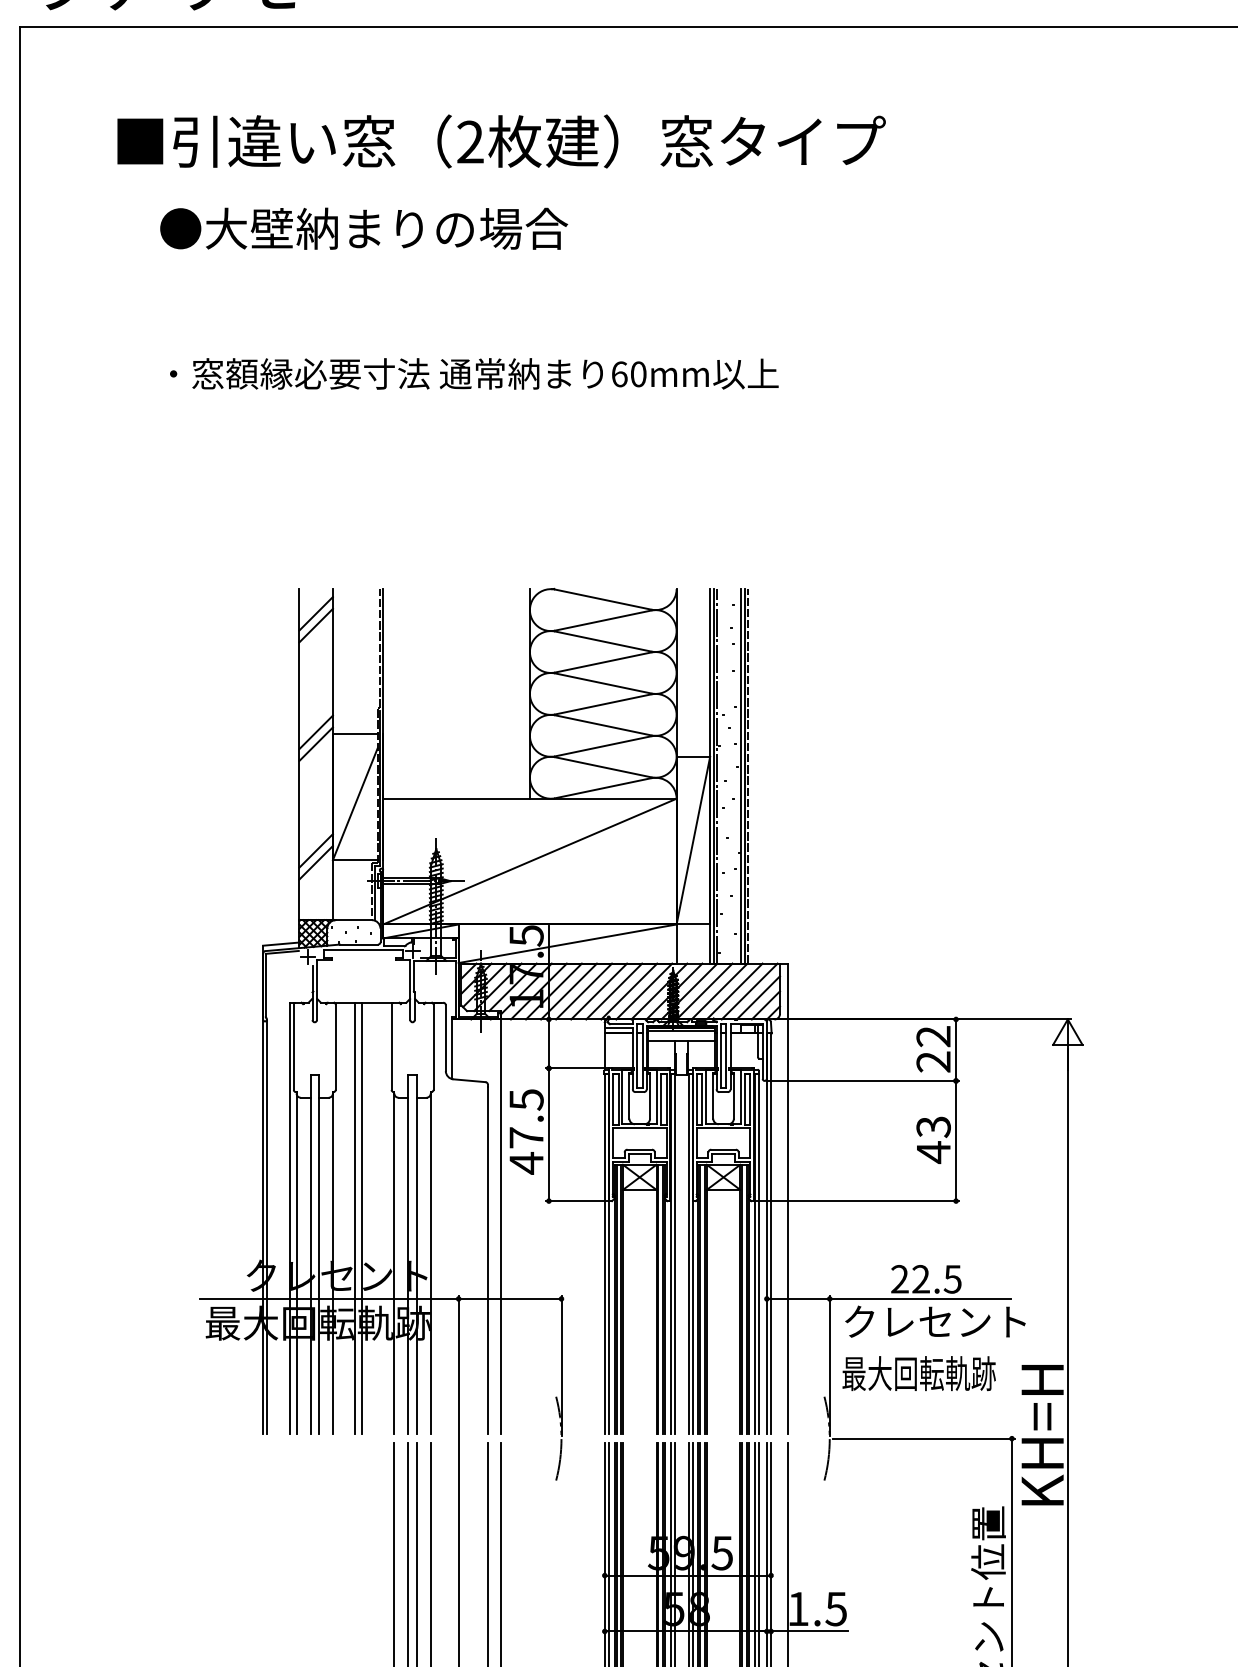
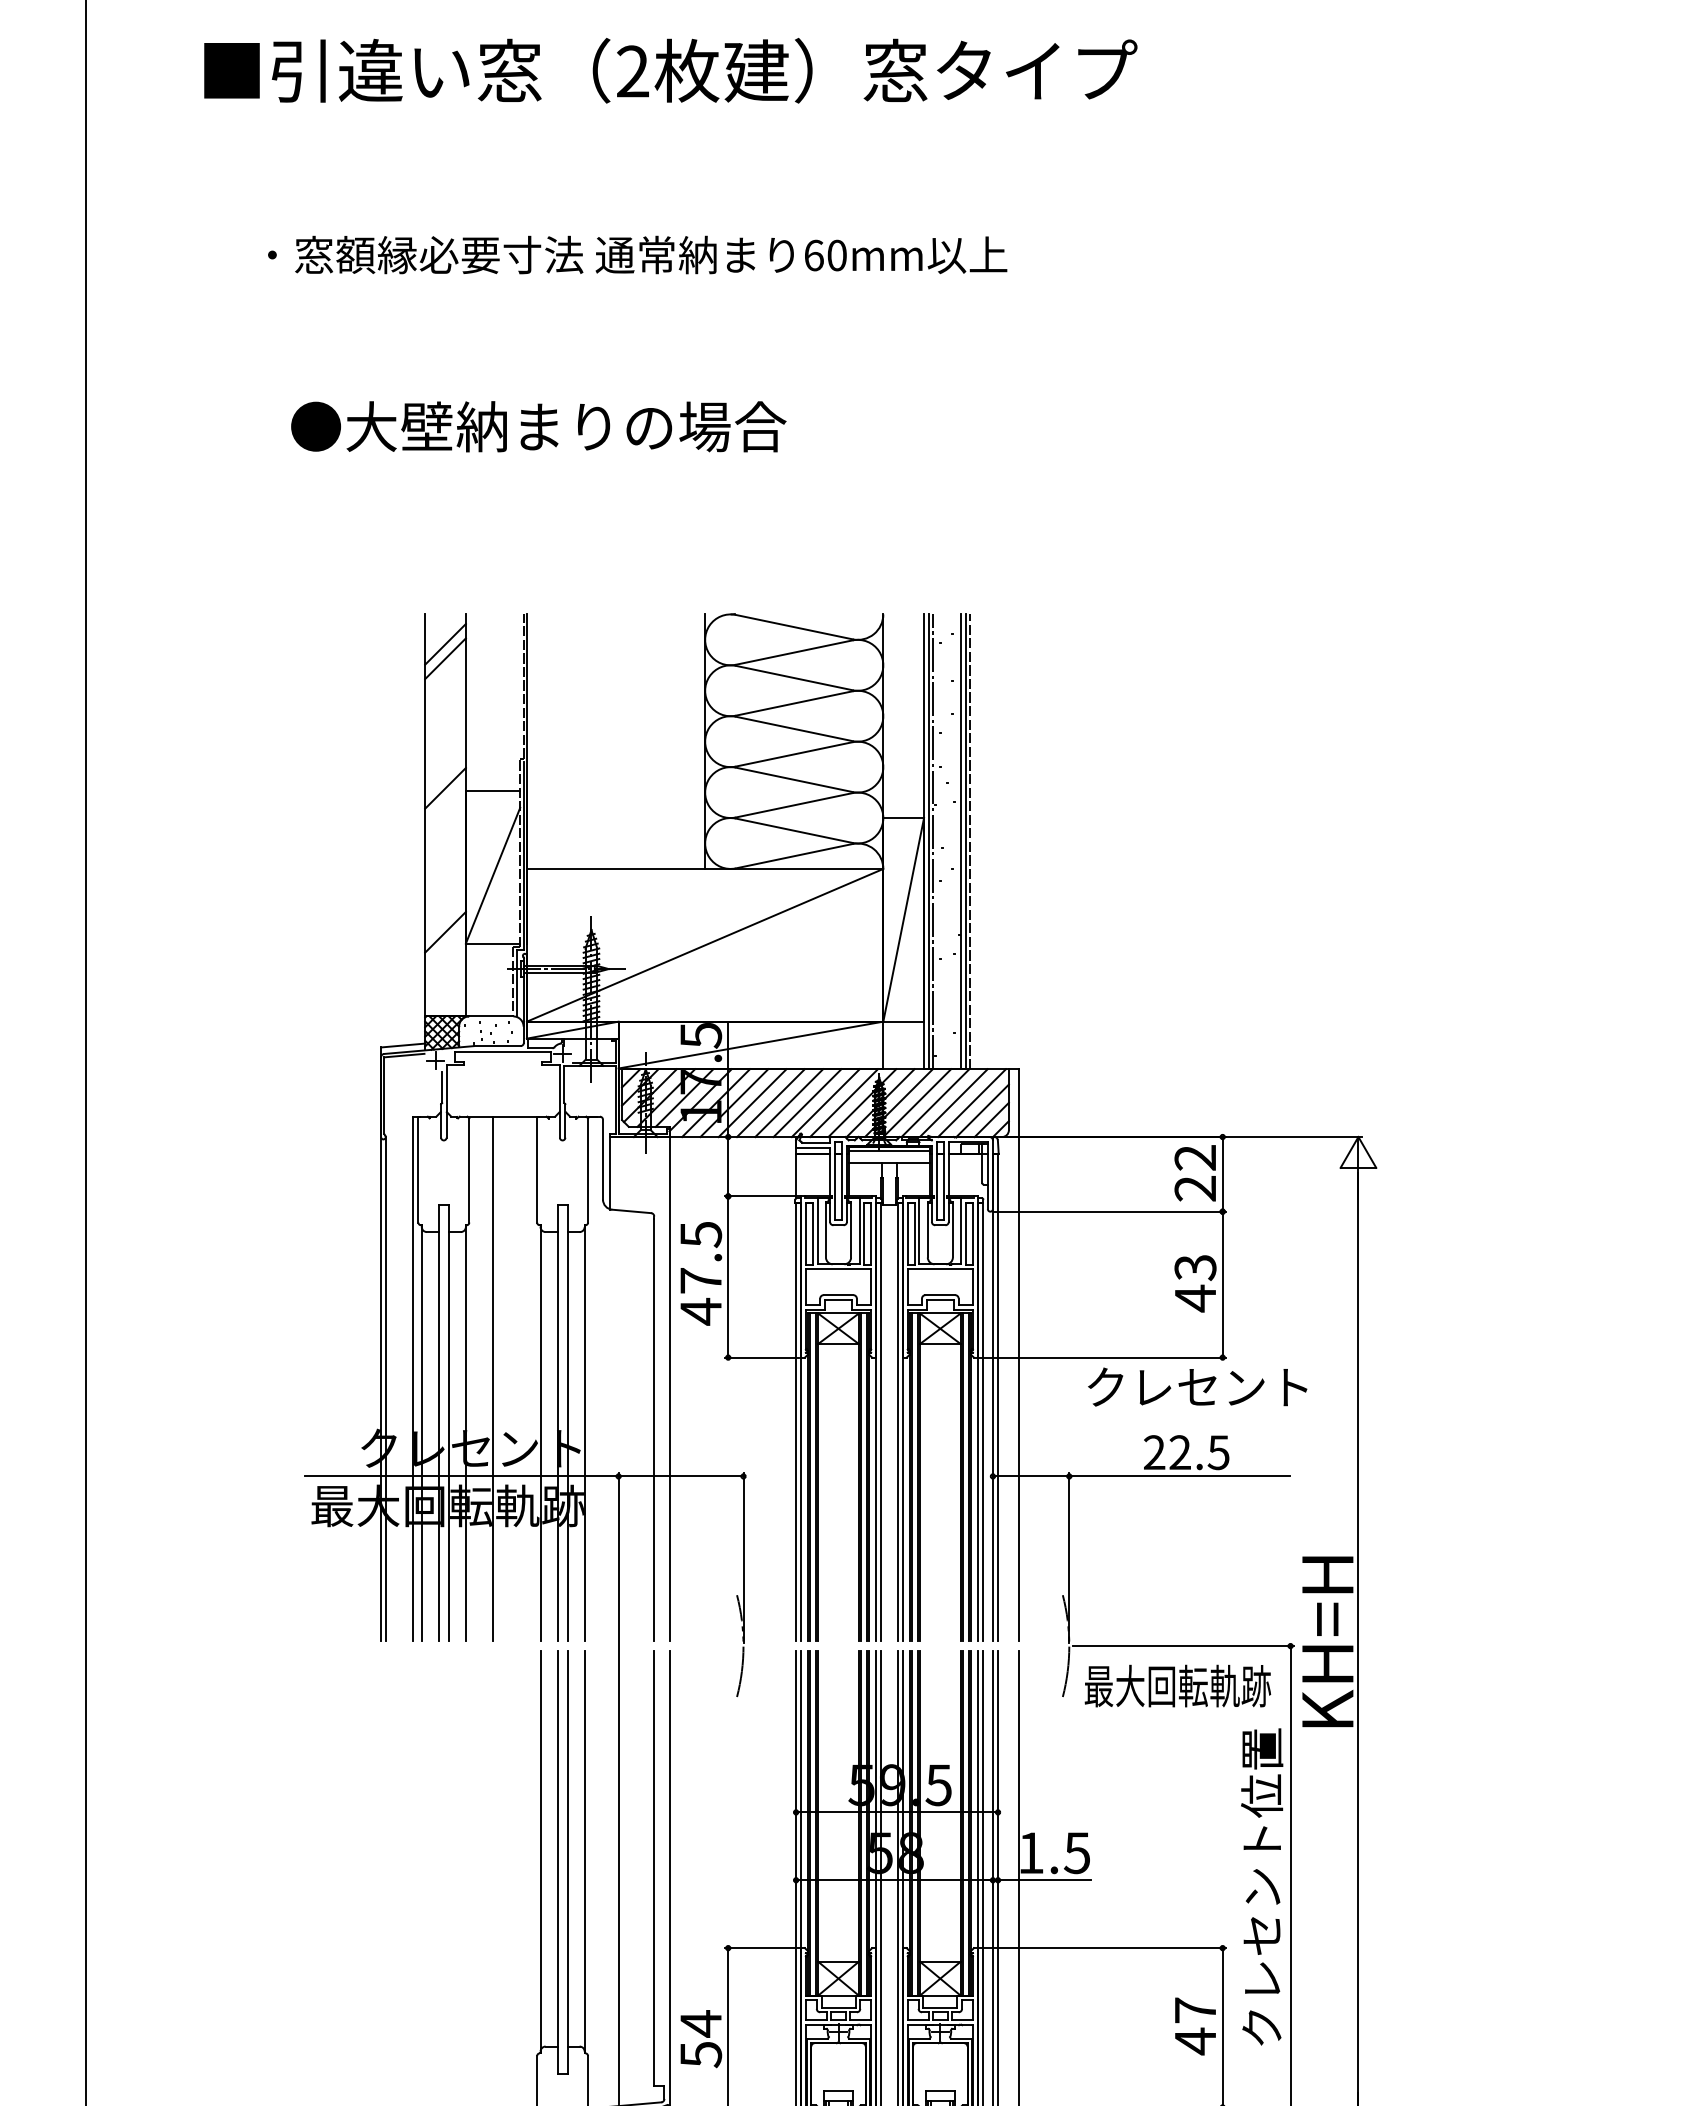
text: (363, 228) -> (538, 426), moved
text: (474, 373) -> (637, 254), moved
line: (316, 744) -> (445, 802), removed
line: (316, 862) -> (445, 946), removed
line: (362, 1218) -> (501, 1378), removed
text: (935, 1321) -> (1197, 1386), moved
text: (918, 1373) -> (1177, 1685), moved

